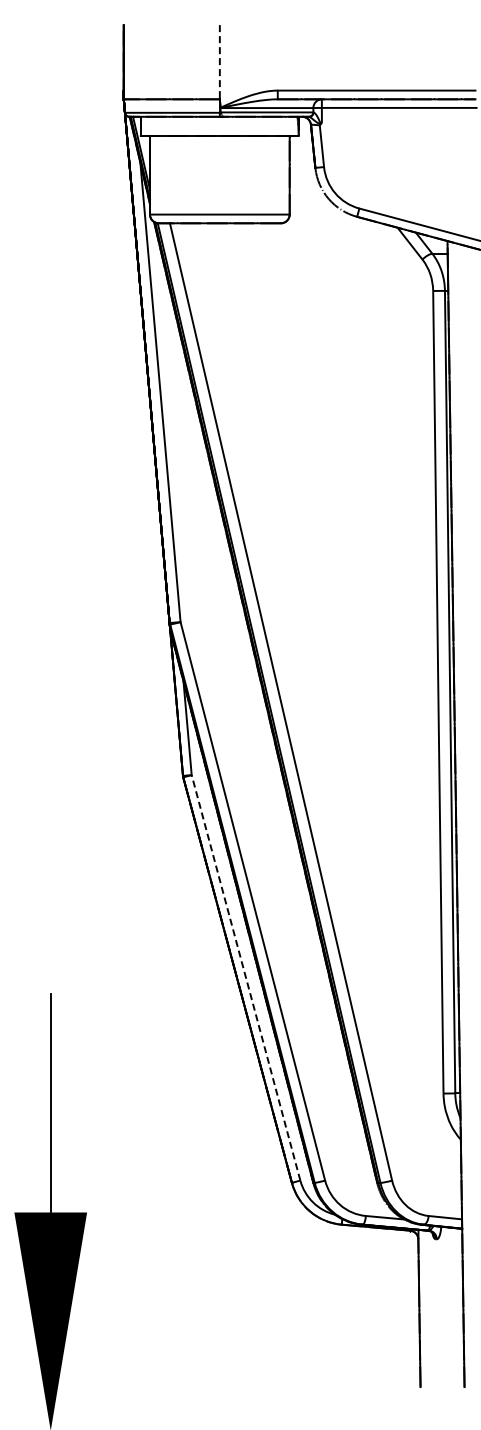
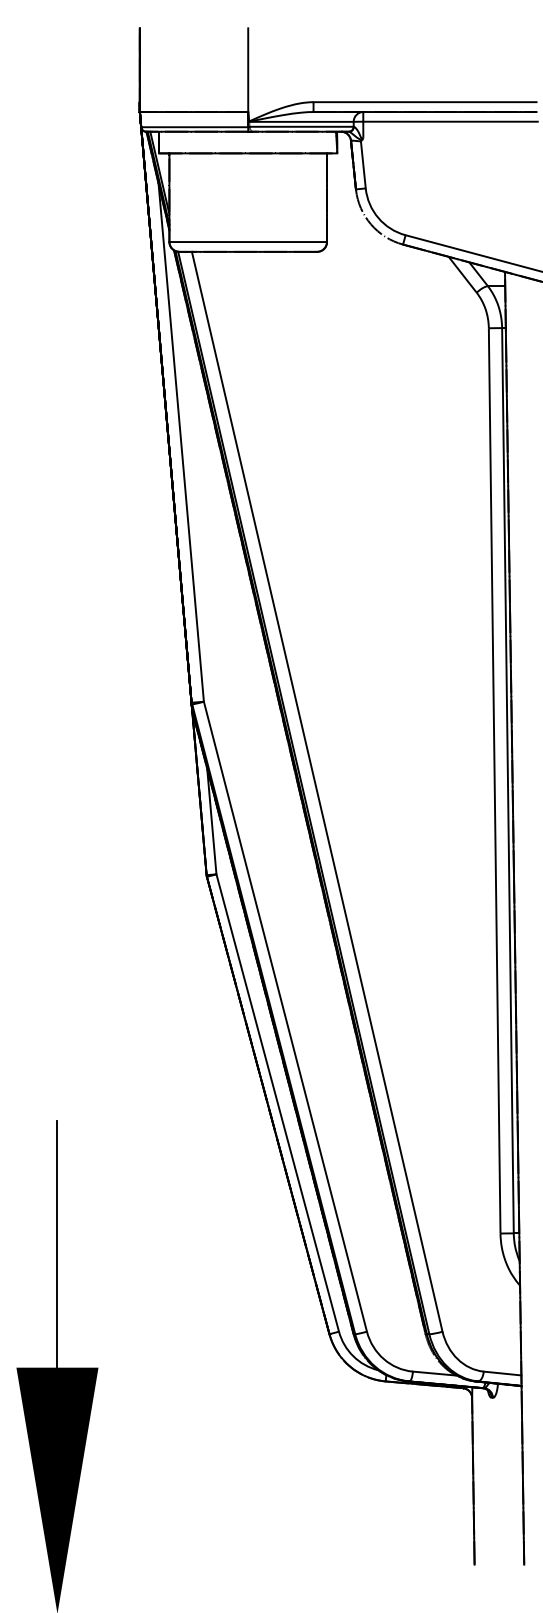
line: (219, 62) -> (247, 70), dashed -> solid
line: (246, 977) -> (278, 1102), dashed -> solid

